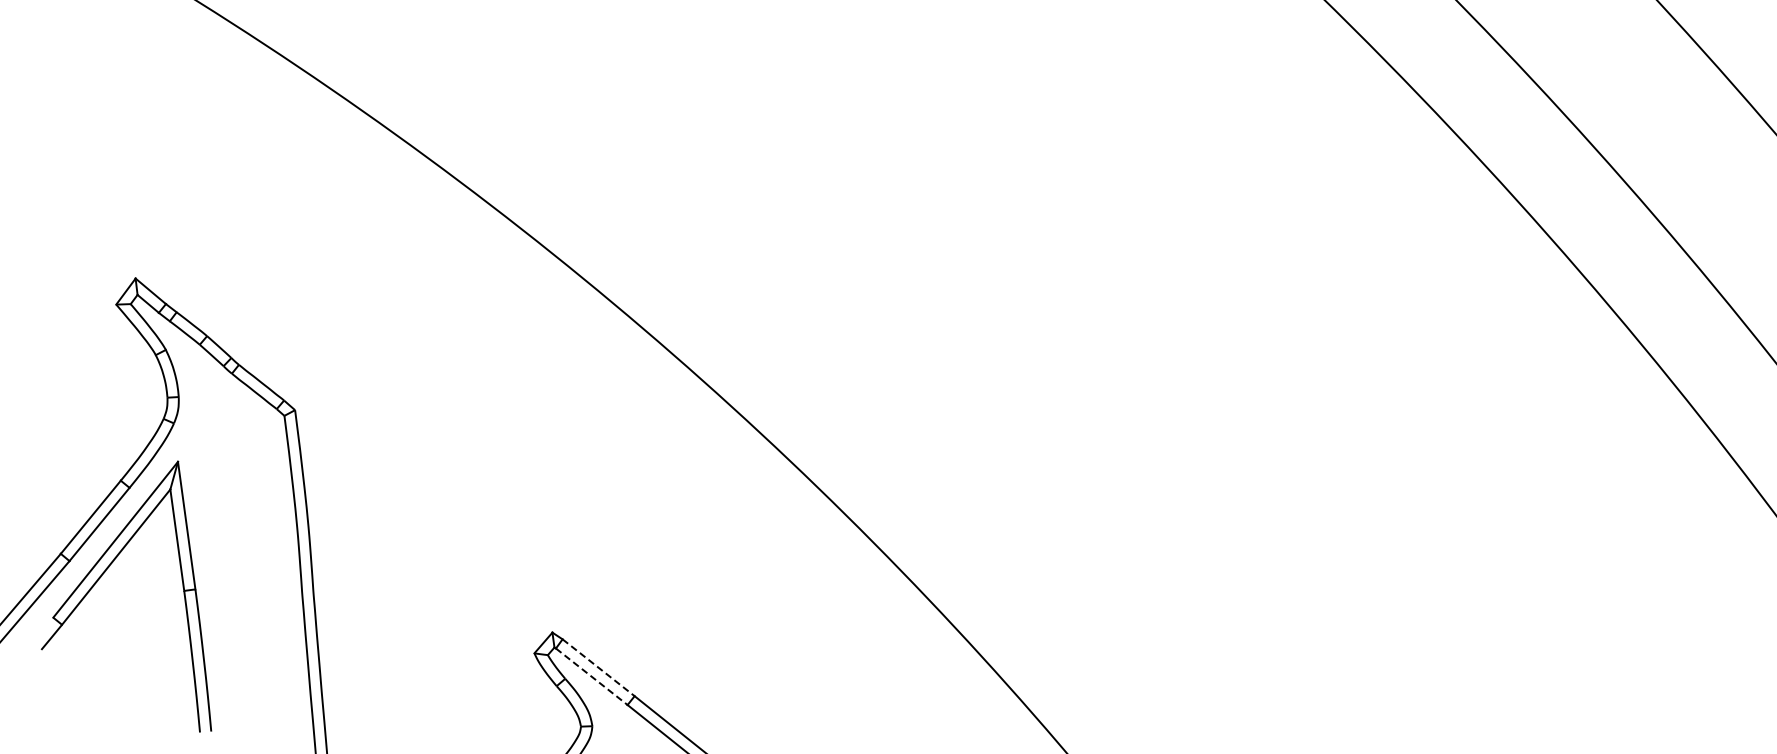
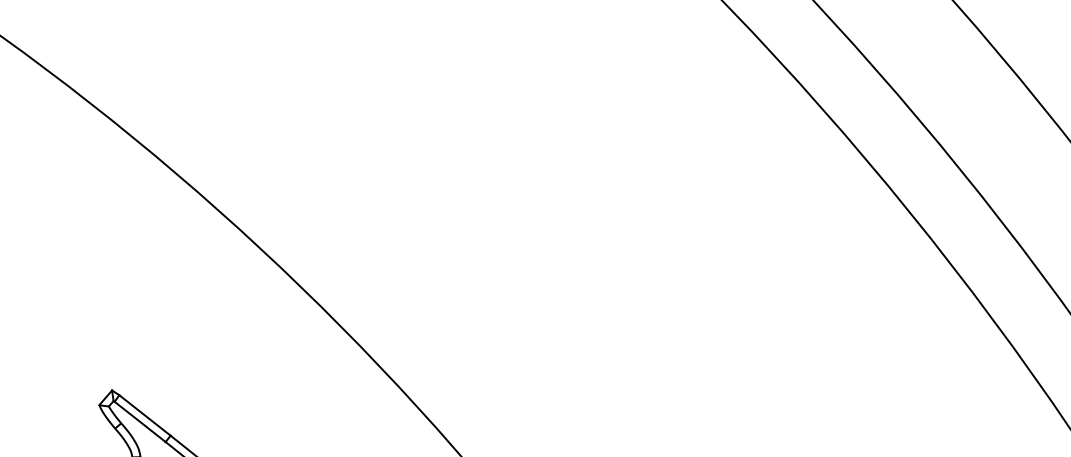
line: (598, 667) -> (144, 415), dashed -> solid
line: (591, 676) -> (139, 421), dashed -> solid

